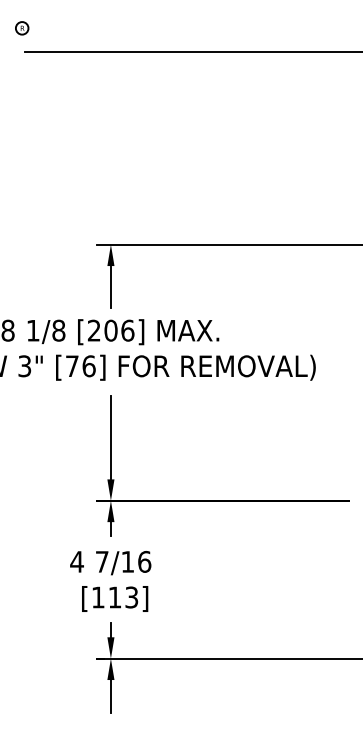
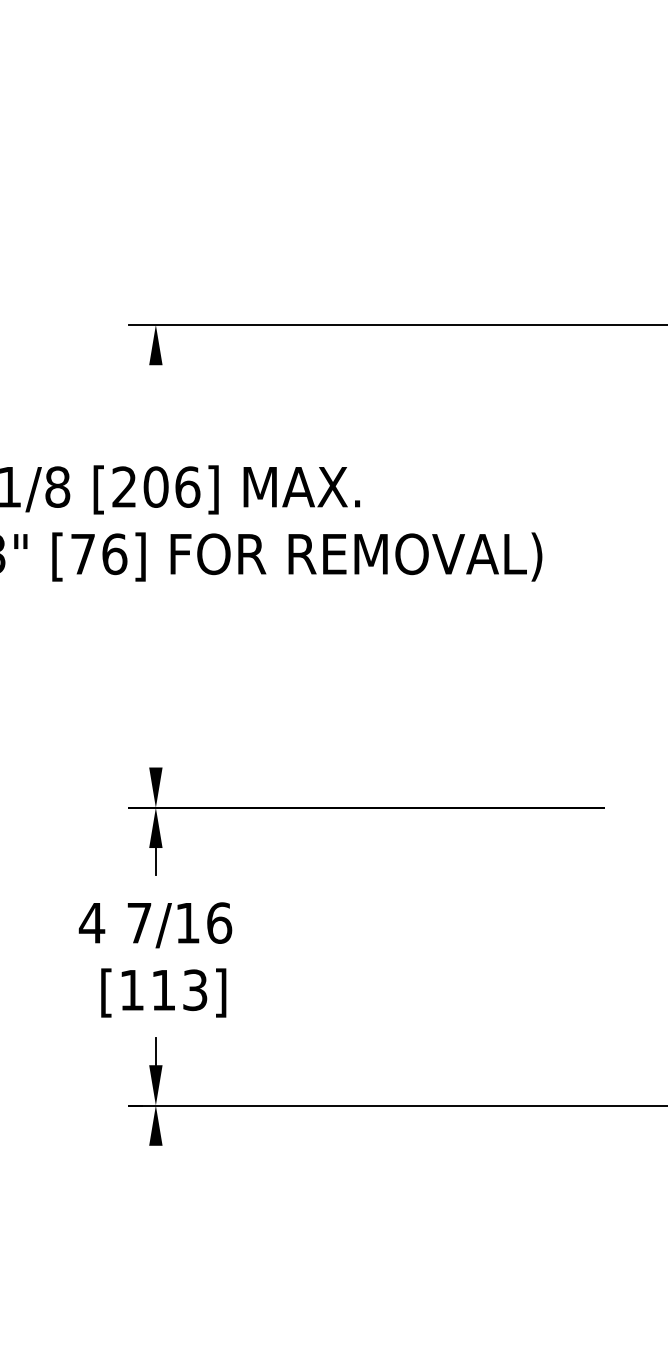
line: (110, 286) -> (155, 403), removed
line: (110, 437) -> (155, 688), removed
line: (110, 696) -> (155, 1176), removed

